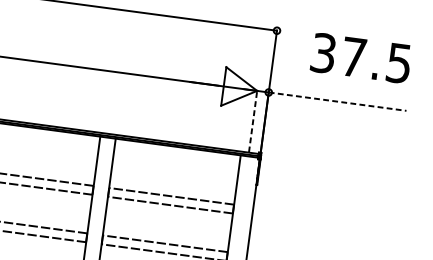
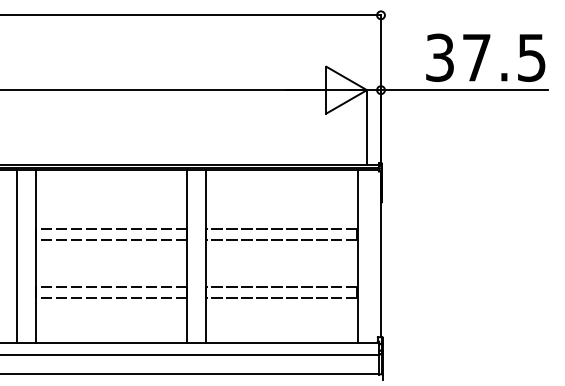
text: (361, 58) -> (485, 57), moved
line: (337, 101) -> (464, 90), dashed -> solid
line: (252, 120) -> (366, 126), dashed -> solid

